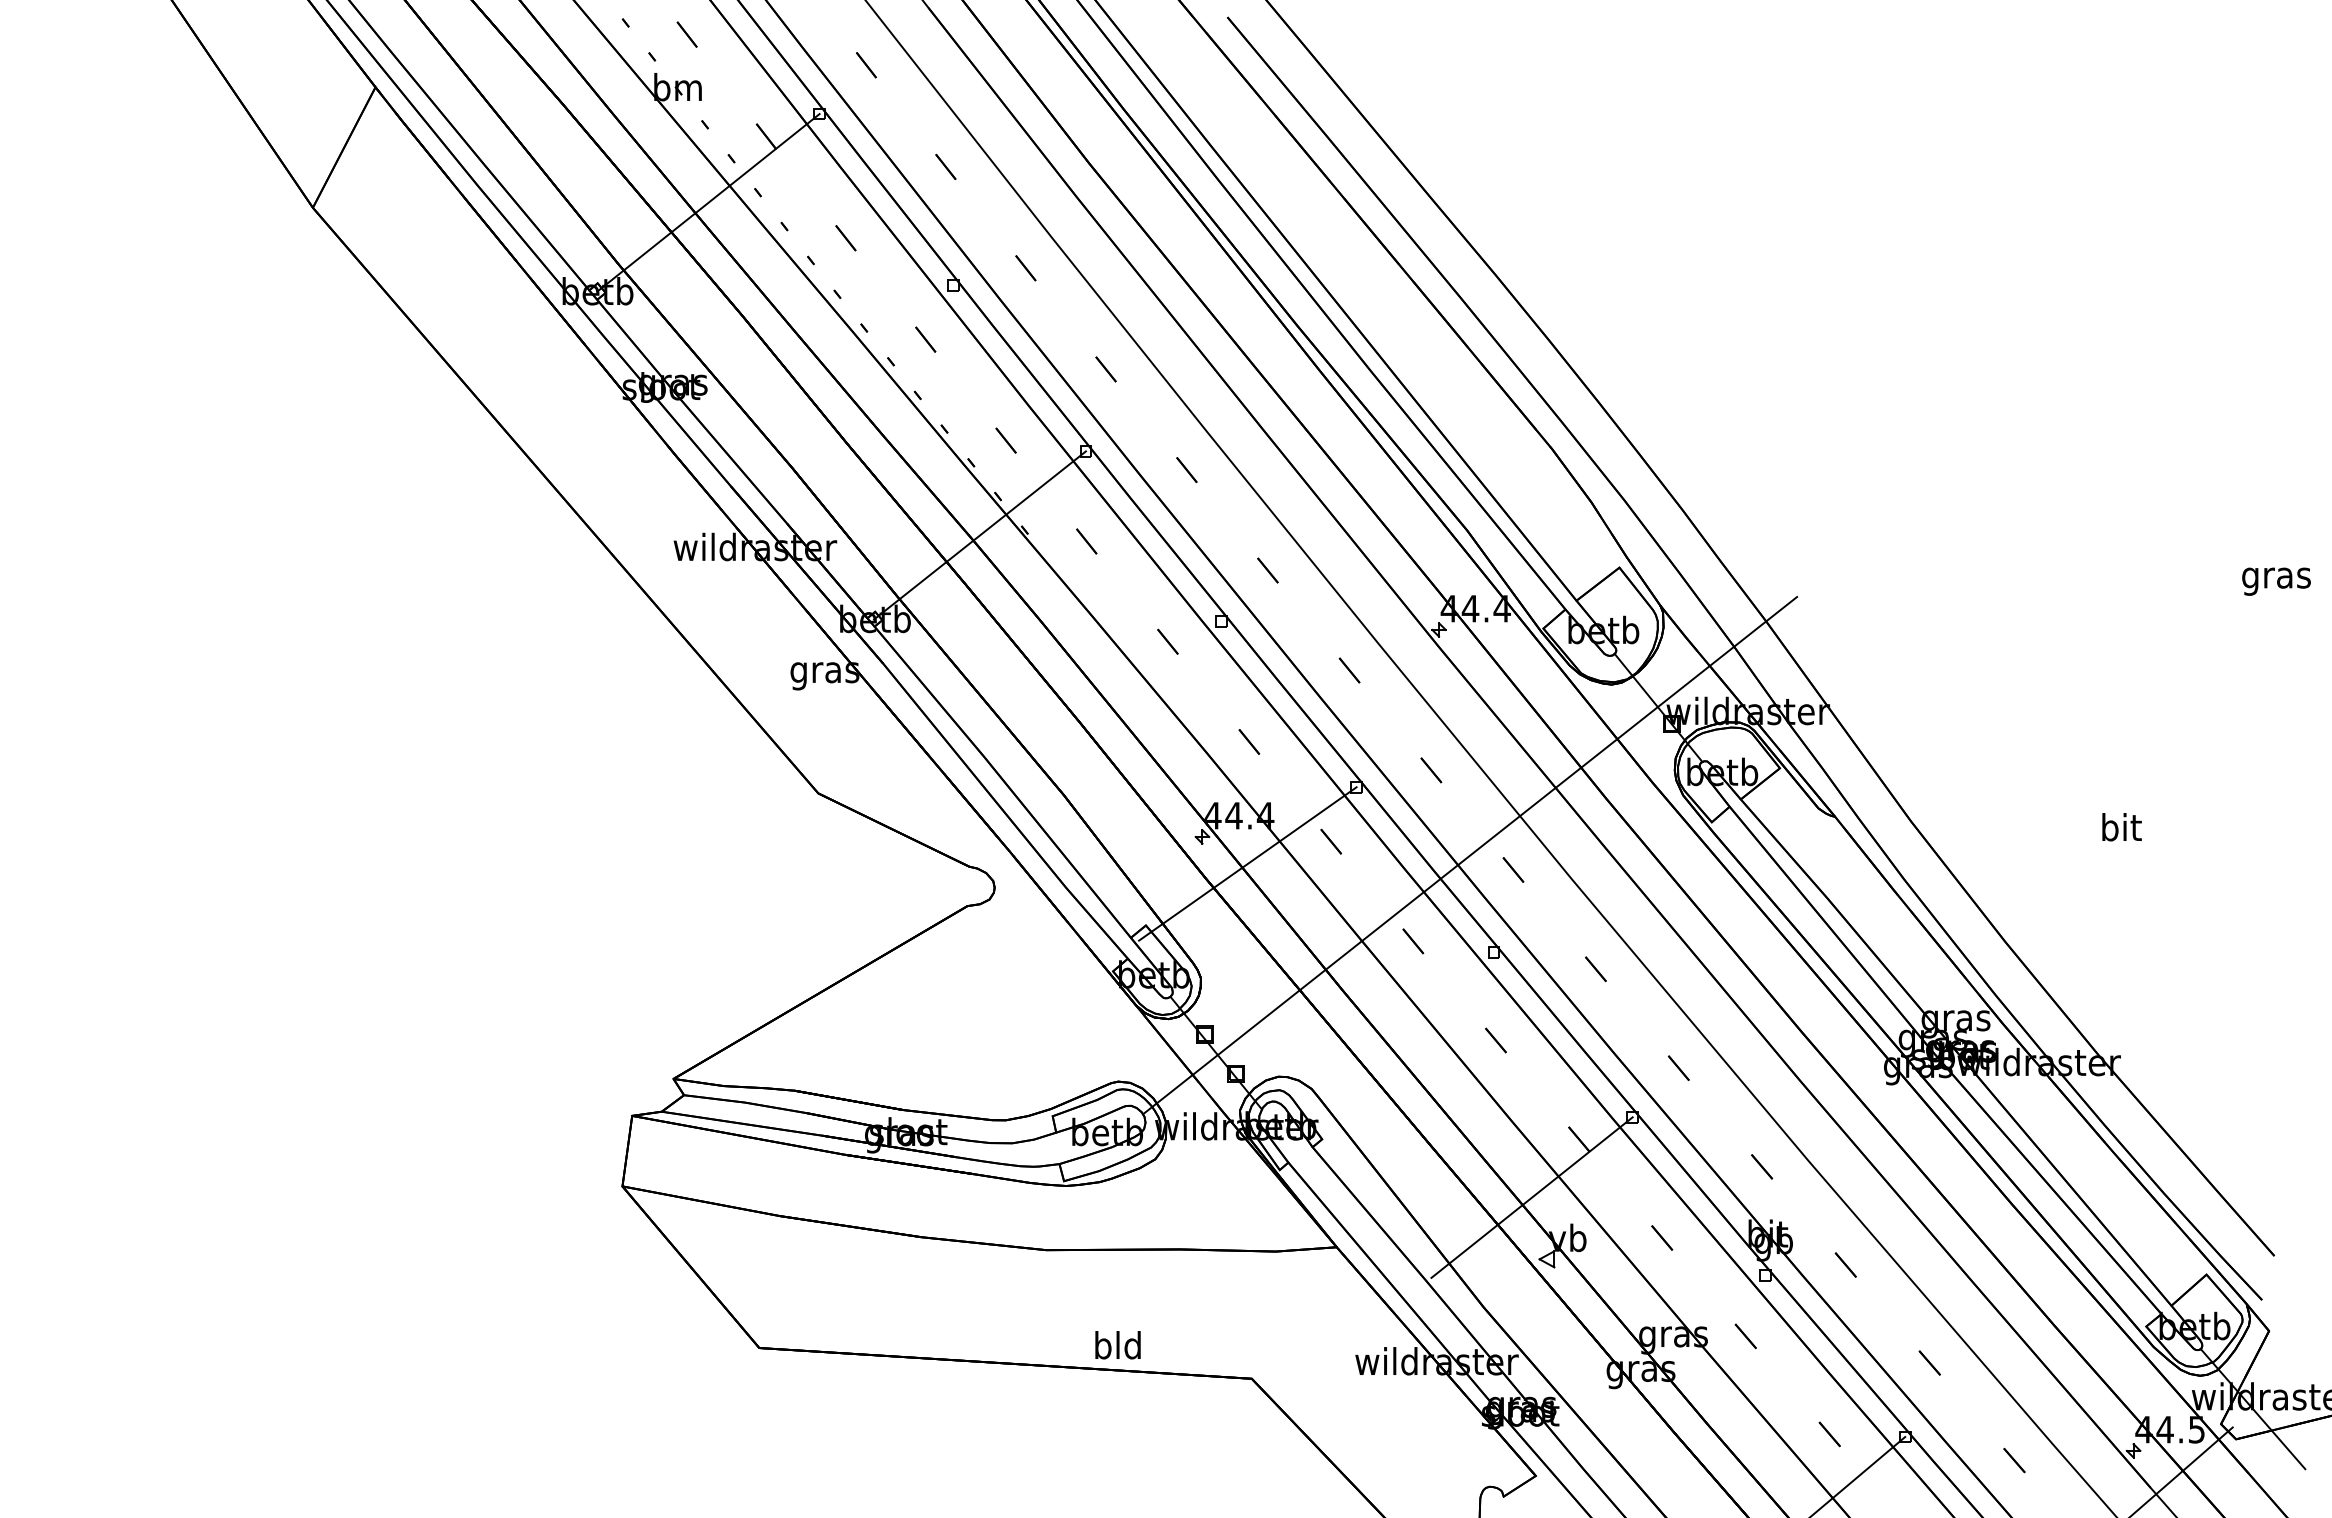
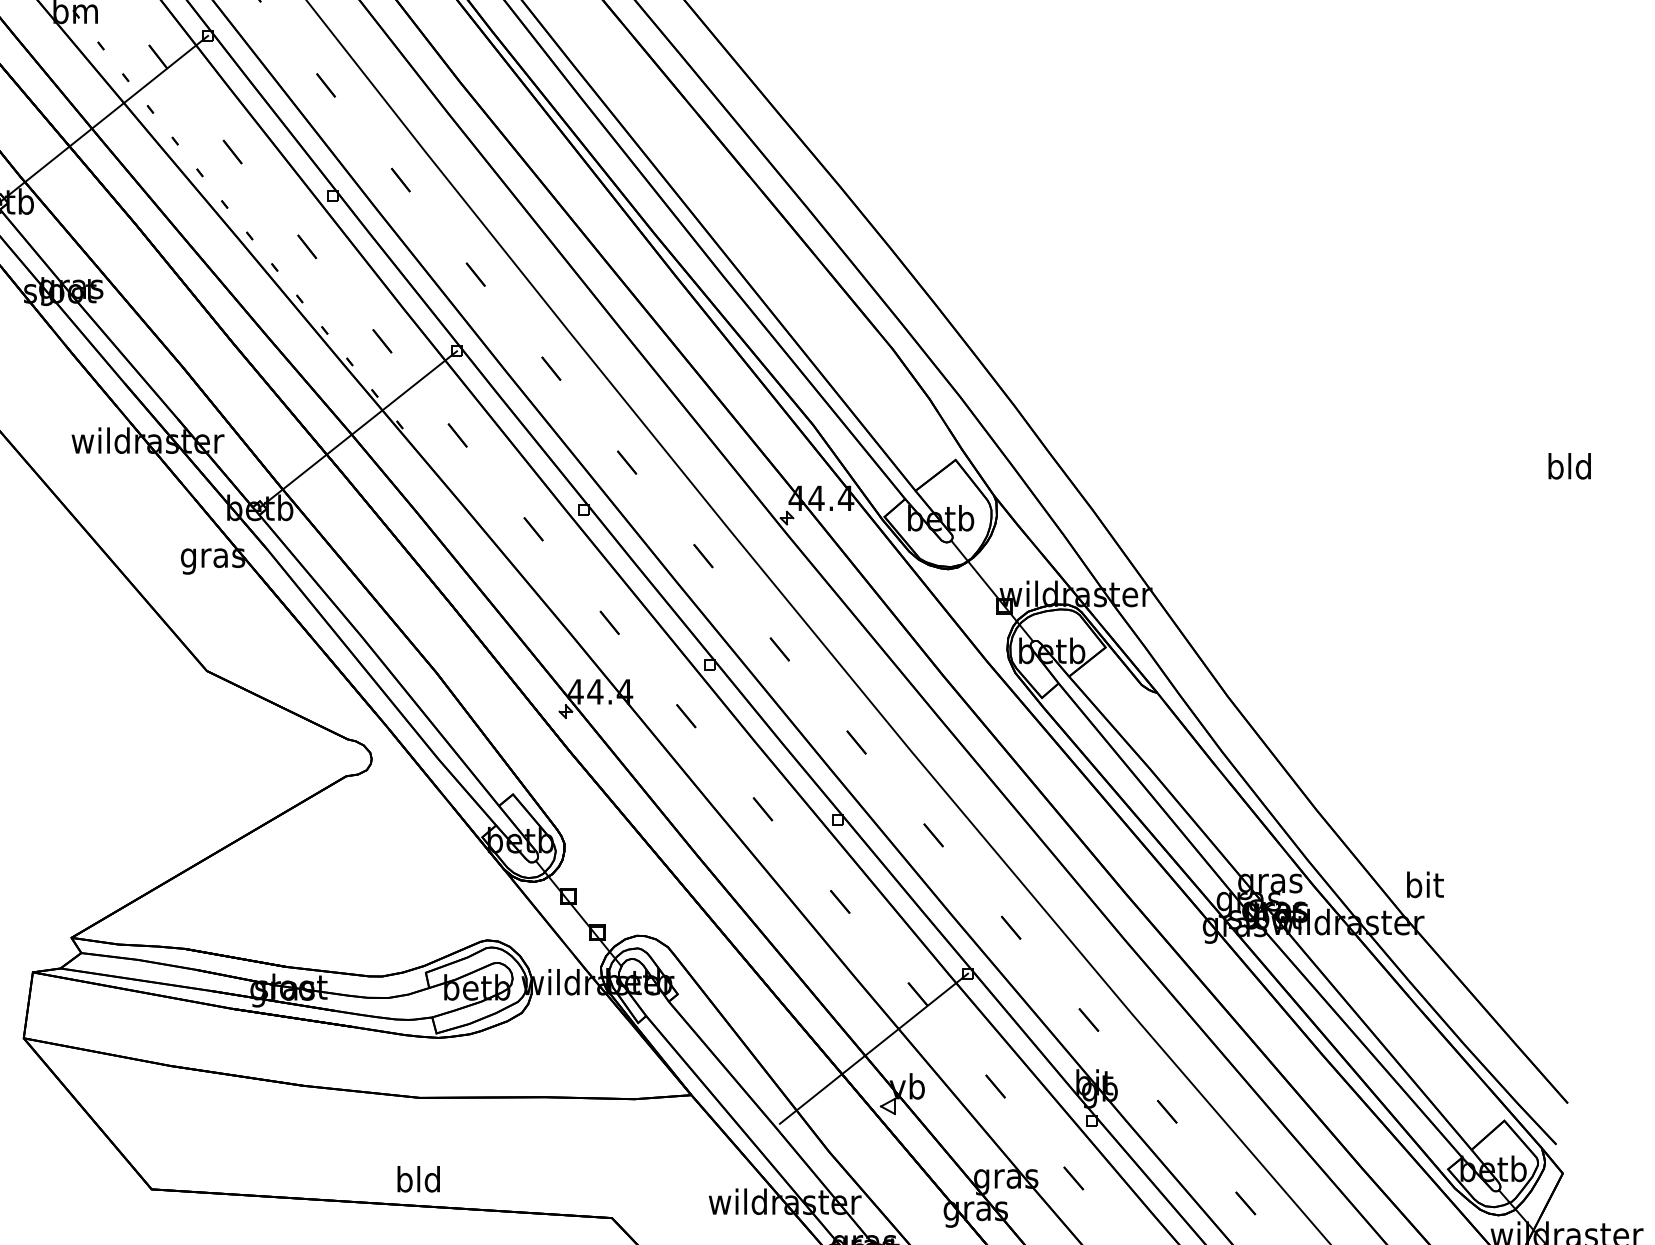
text: (2276, 577) -> (1569, 469), gras -> bld
text: (2121, 827) -> (1424, 885), moved
line: (1470, 855) -> (816, 728), removed
line: (1247, 863) -> (607, 736), removed
text: (1117, 1345) -> (418, 1179), moved

